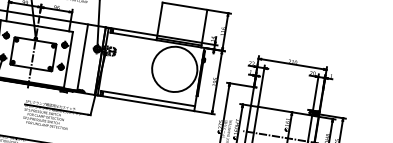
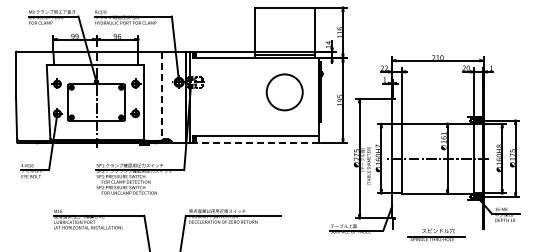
line: (82, 57) -> (161, 96), solid -> dashed
circle: (174, 69) -> (284, 92), size x0.6
line: (146, 103) -> (254, 142), solid -> dashed

